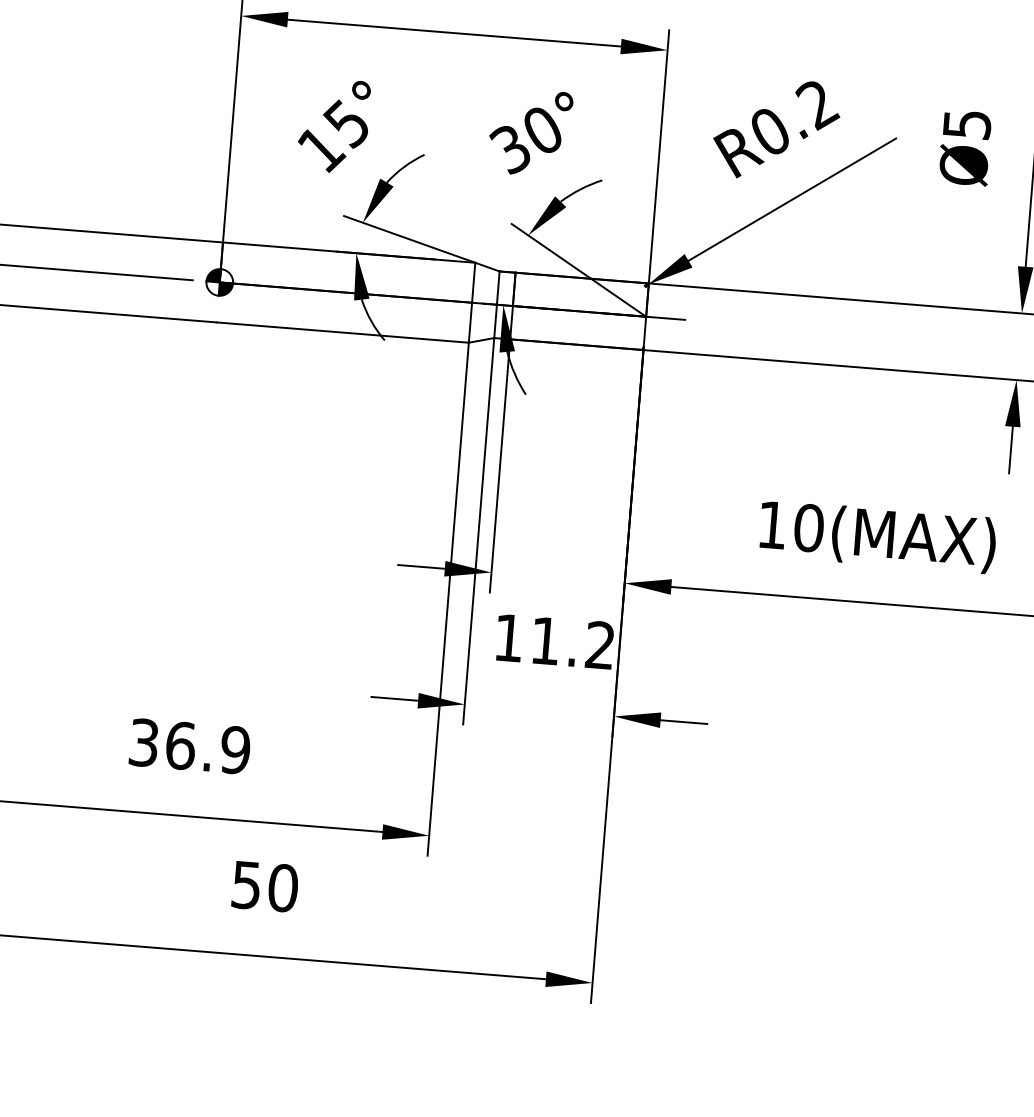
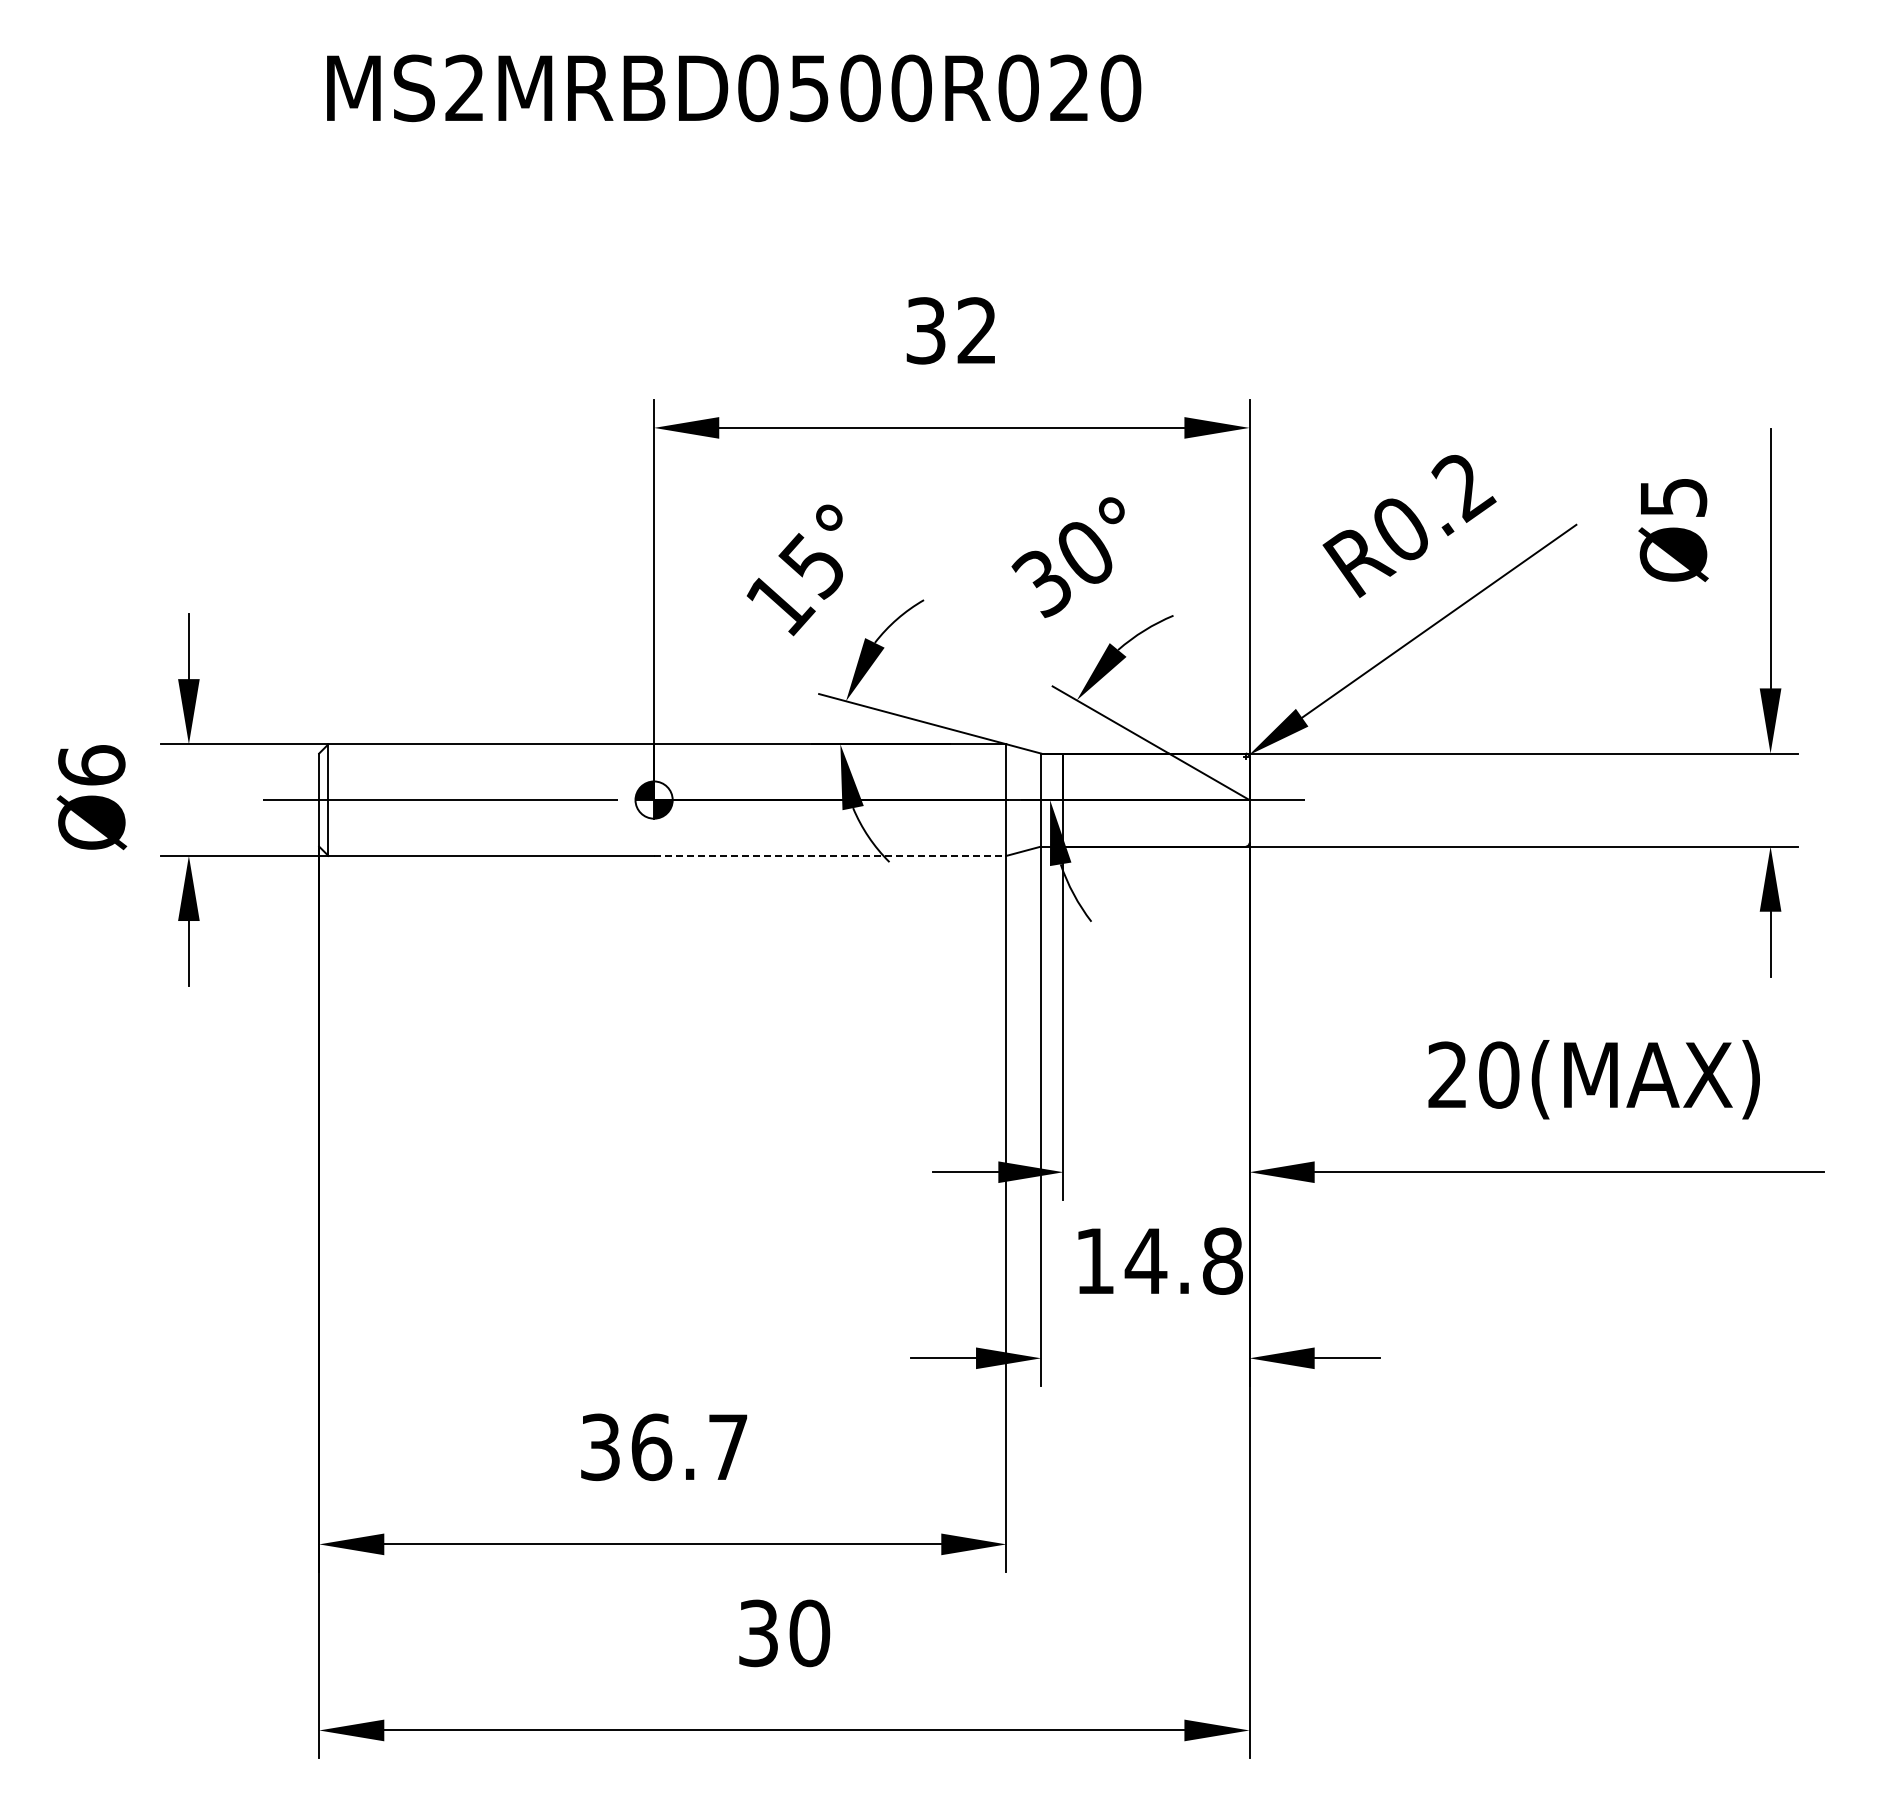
line: (342, 332) -> (830, 855), solid -> dashed
text: (772, 524) -> (1447, 1074), 10(MAX) -> 20(MAX)
text: (572, 642) -> (1183, 1260), 11.2 -> 14.8
text: (235, 750) -> (728, 1447), 36.9 -> 36.7
text: (246, 884) -> (758, 1632), 50 -> 30

